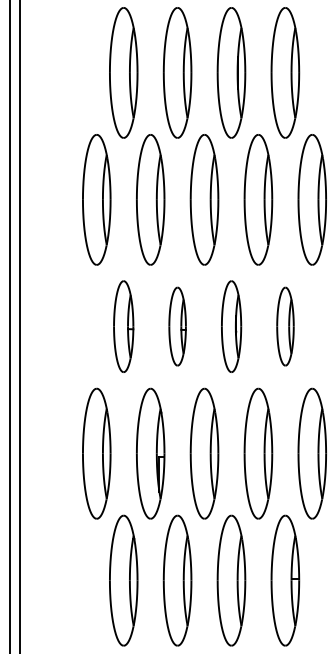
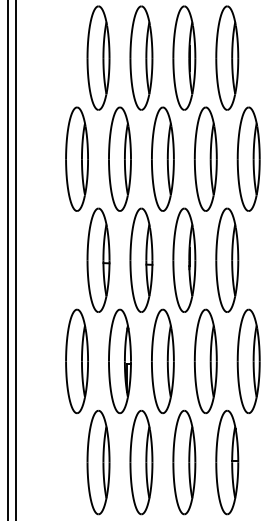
part: (123, 325) -> (98, 259), size x1.43
part: (177, 325) -> (141, 259), size x1.67
part: (231, 325) -> (184, 259), size x1.43
part: (285, 325) -> (227, 259), size x1.67

